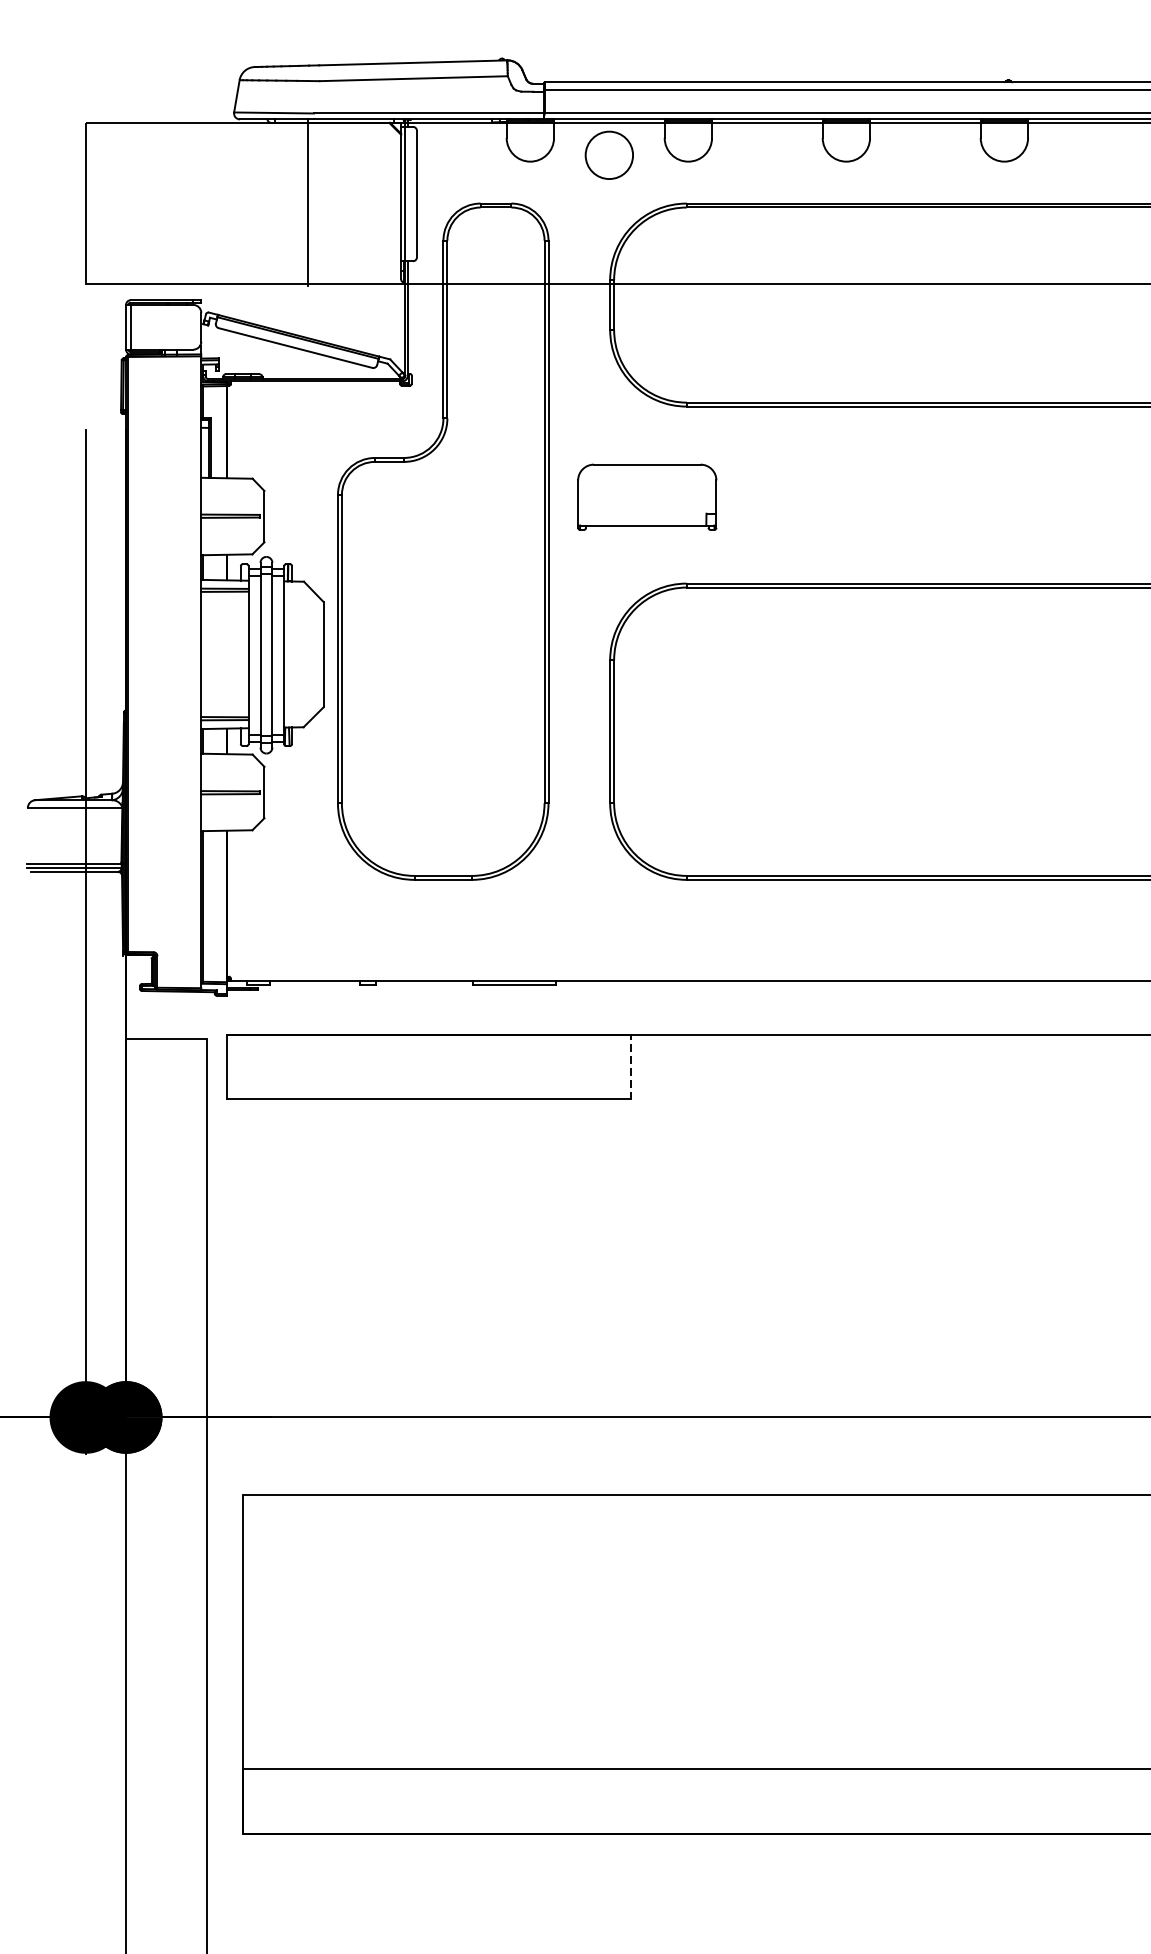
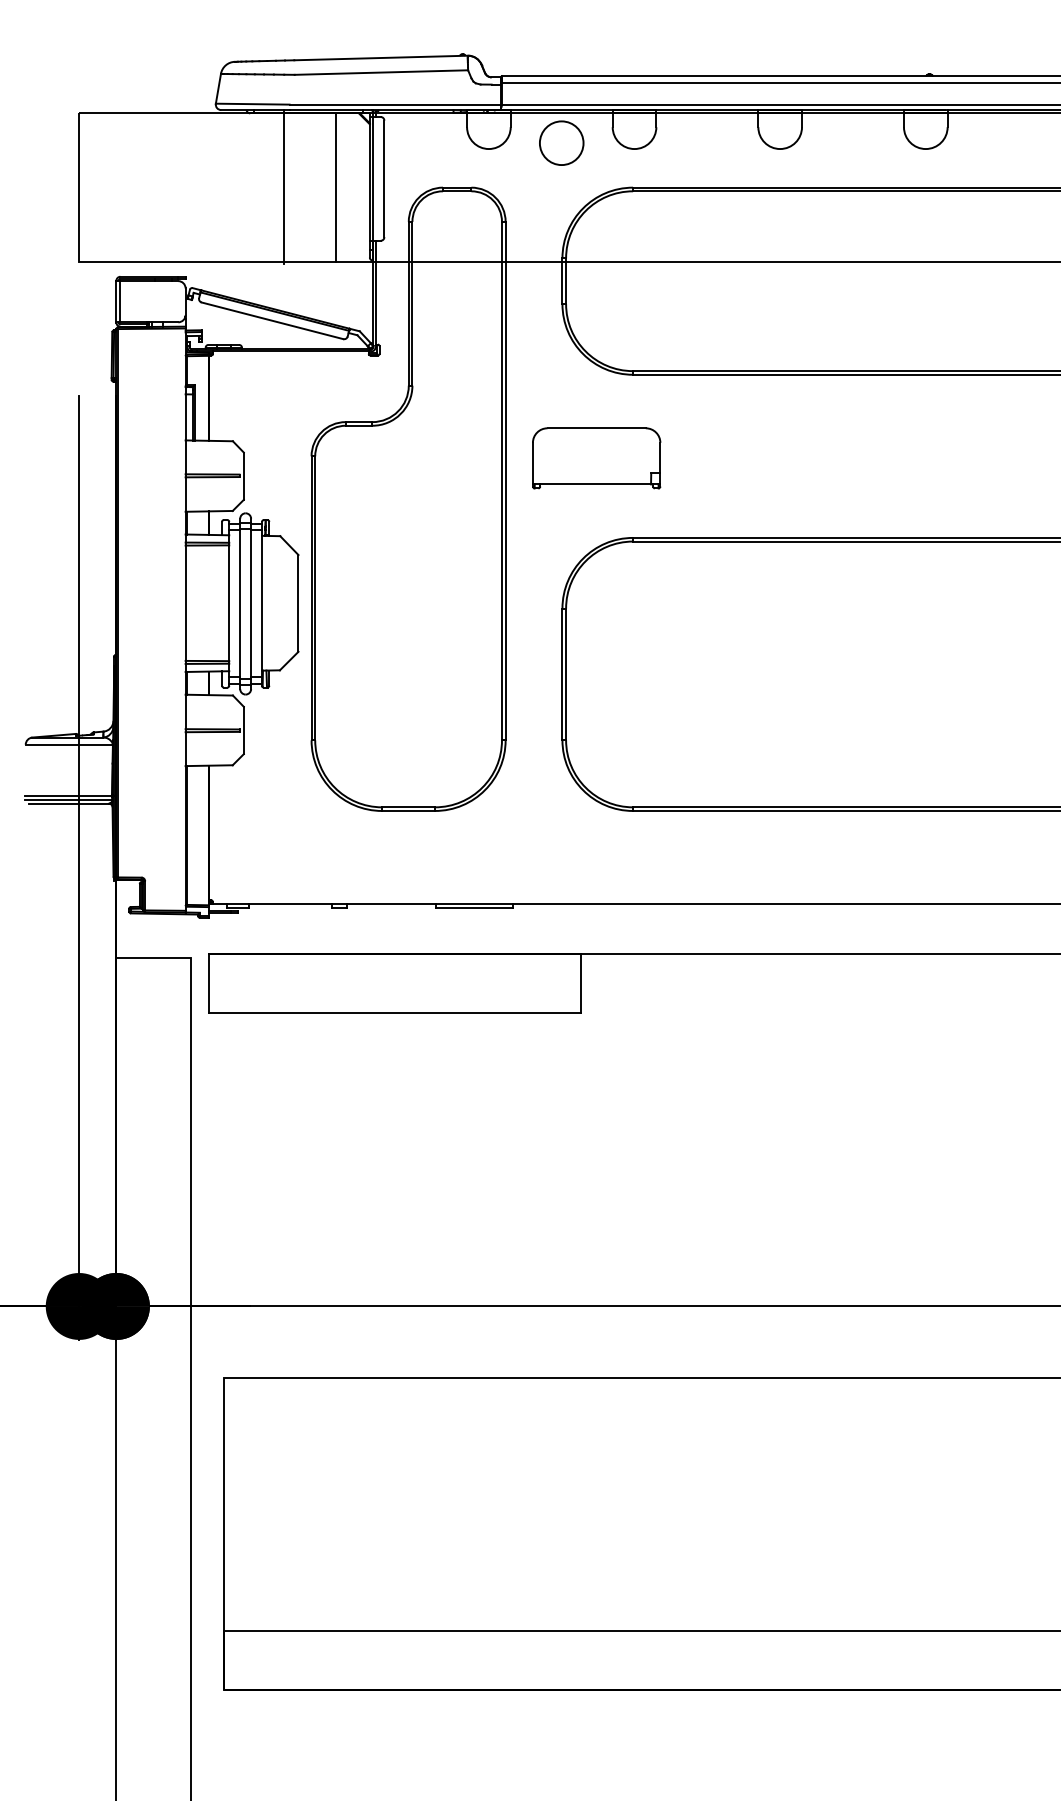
line: (363, 203) -> (335, 187), added
line: (630, 1067) -> (581, 983), dashed -> solid

